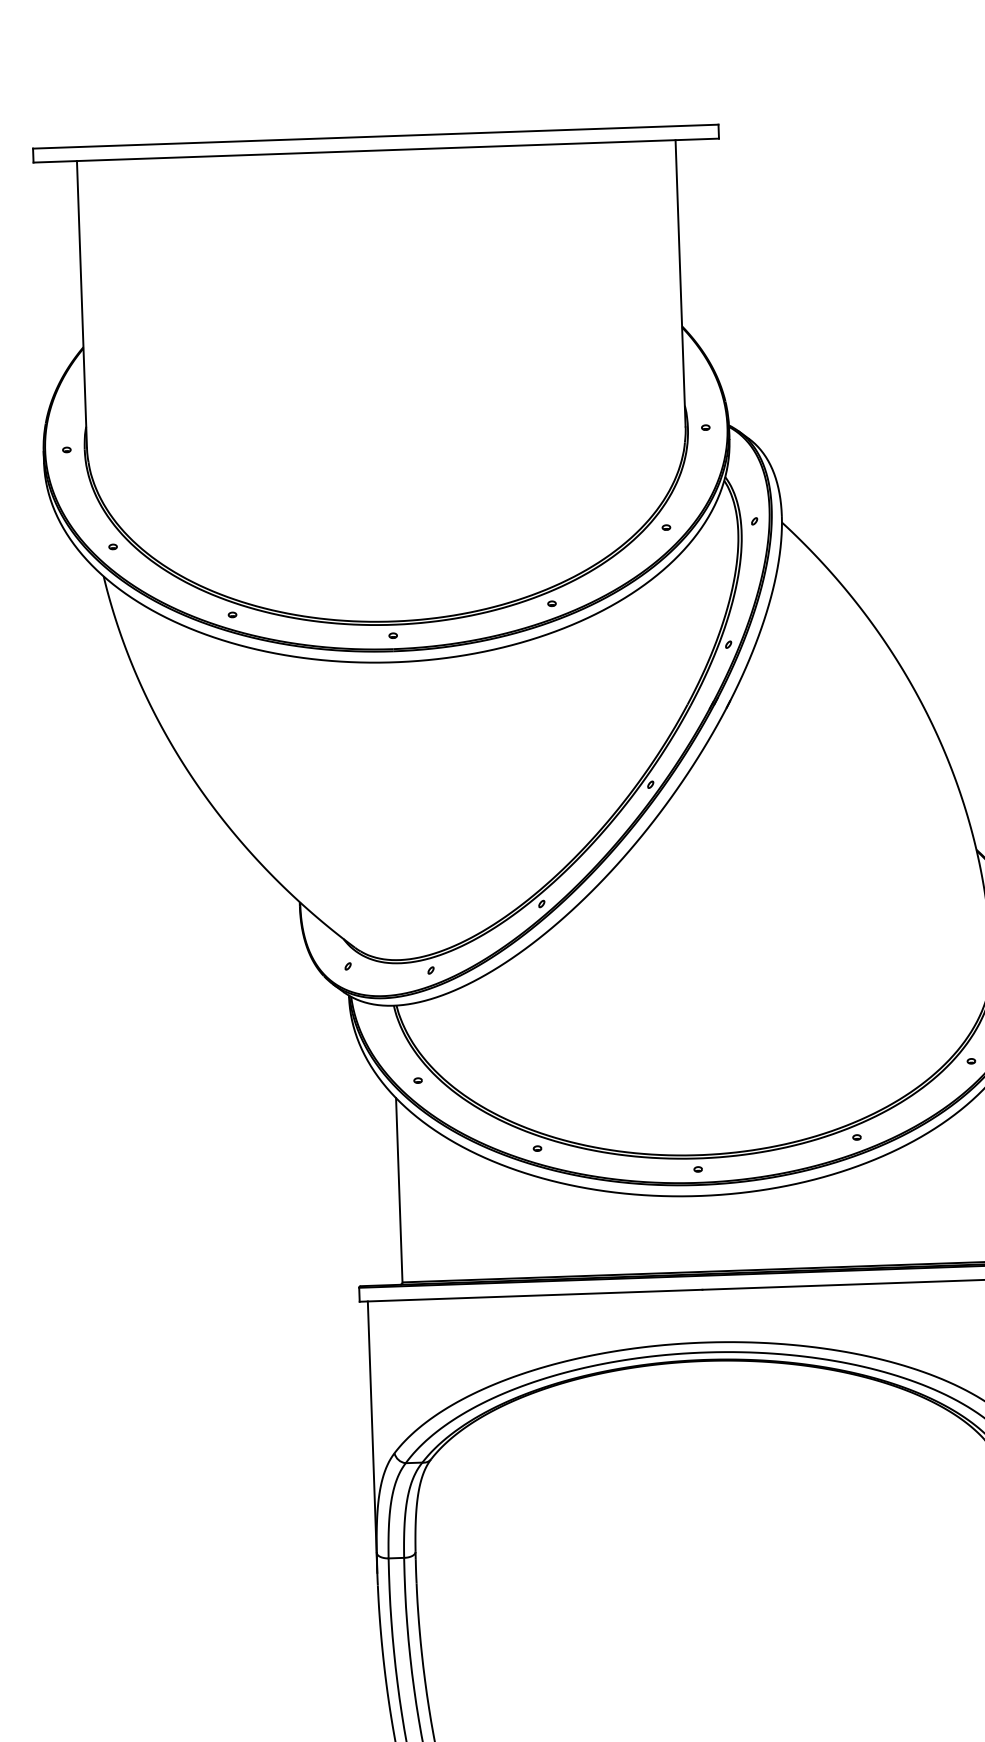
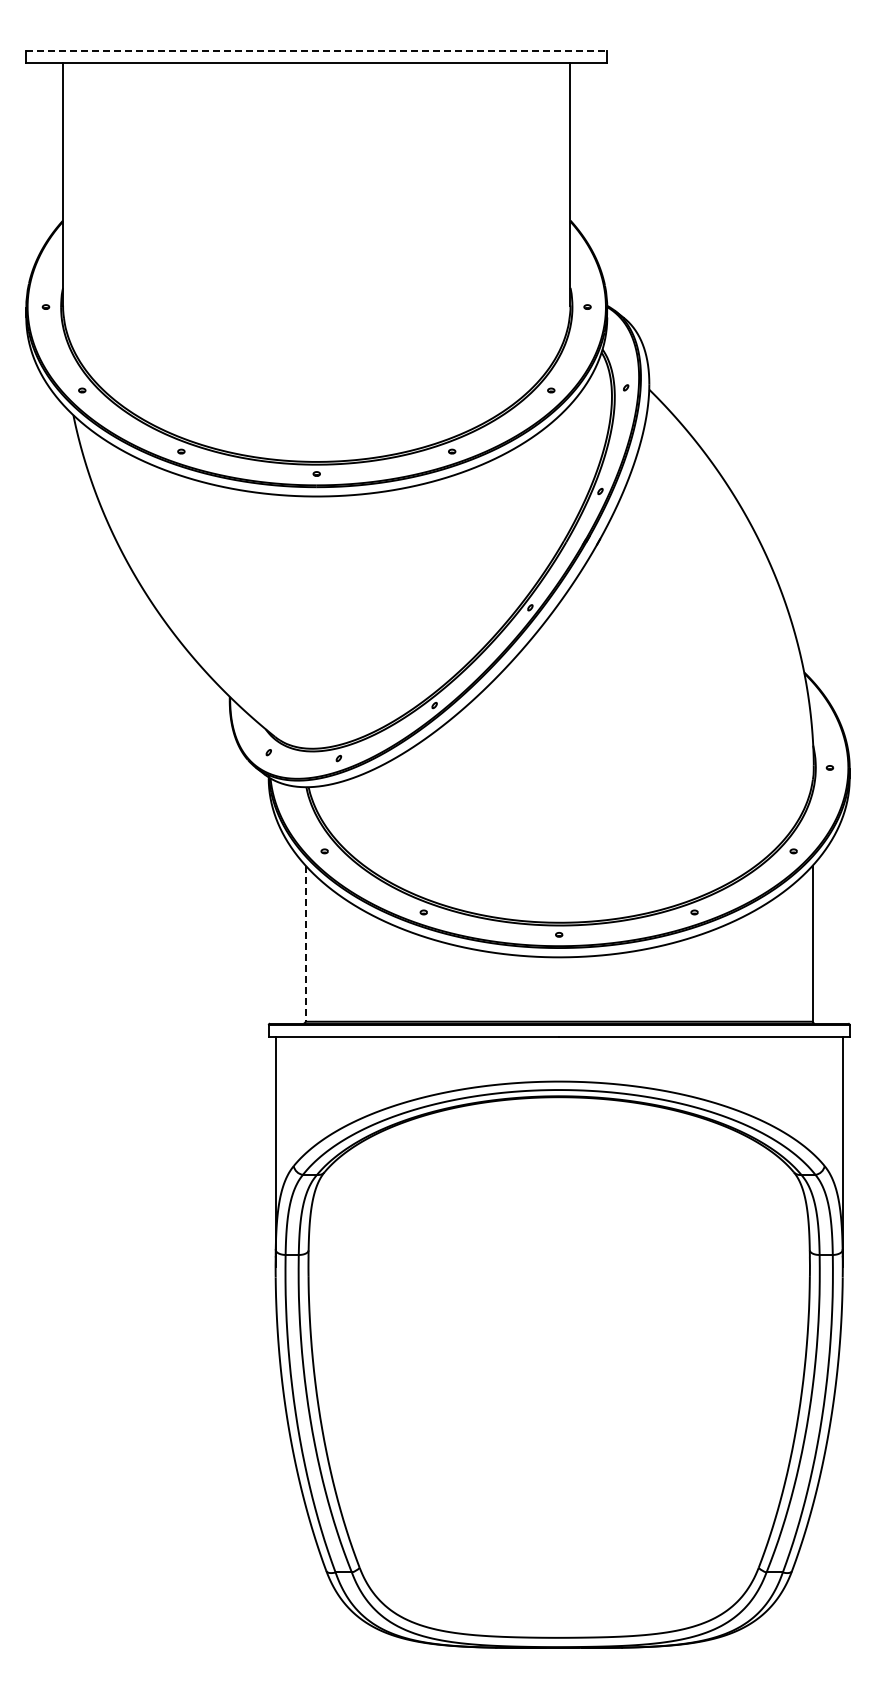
line: (376, 136) -> (317, 50), solid -> dashed
line: (399, 1191) -> (305, 944), solid -> dashed

